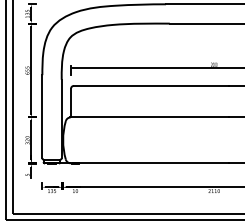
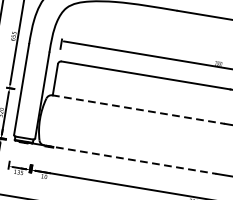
line: (149, 117) -> (138, 109), solid -> dashed
line: (150, 163) -> (131, 160), solid -> dashed

